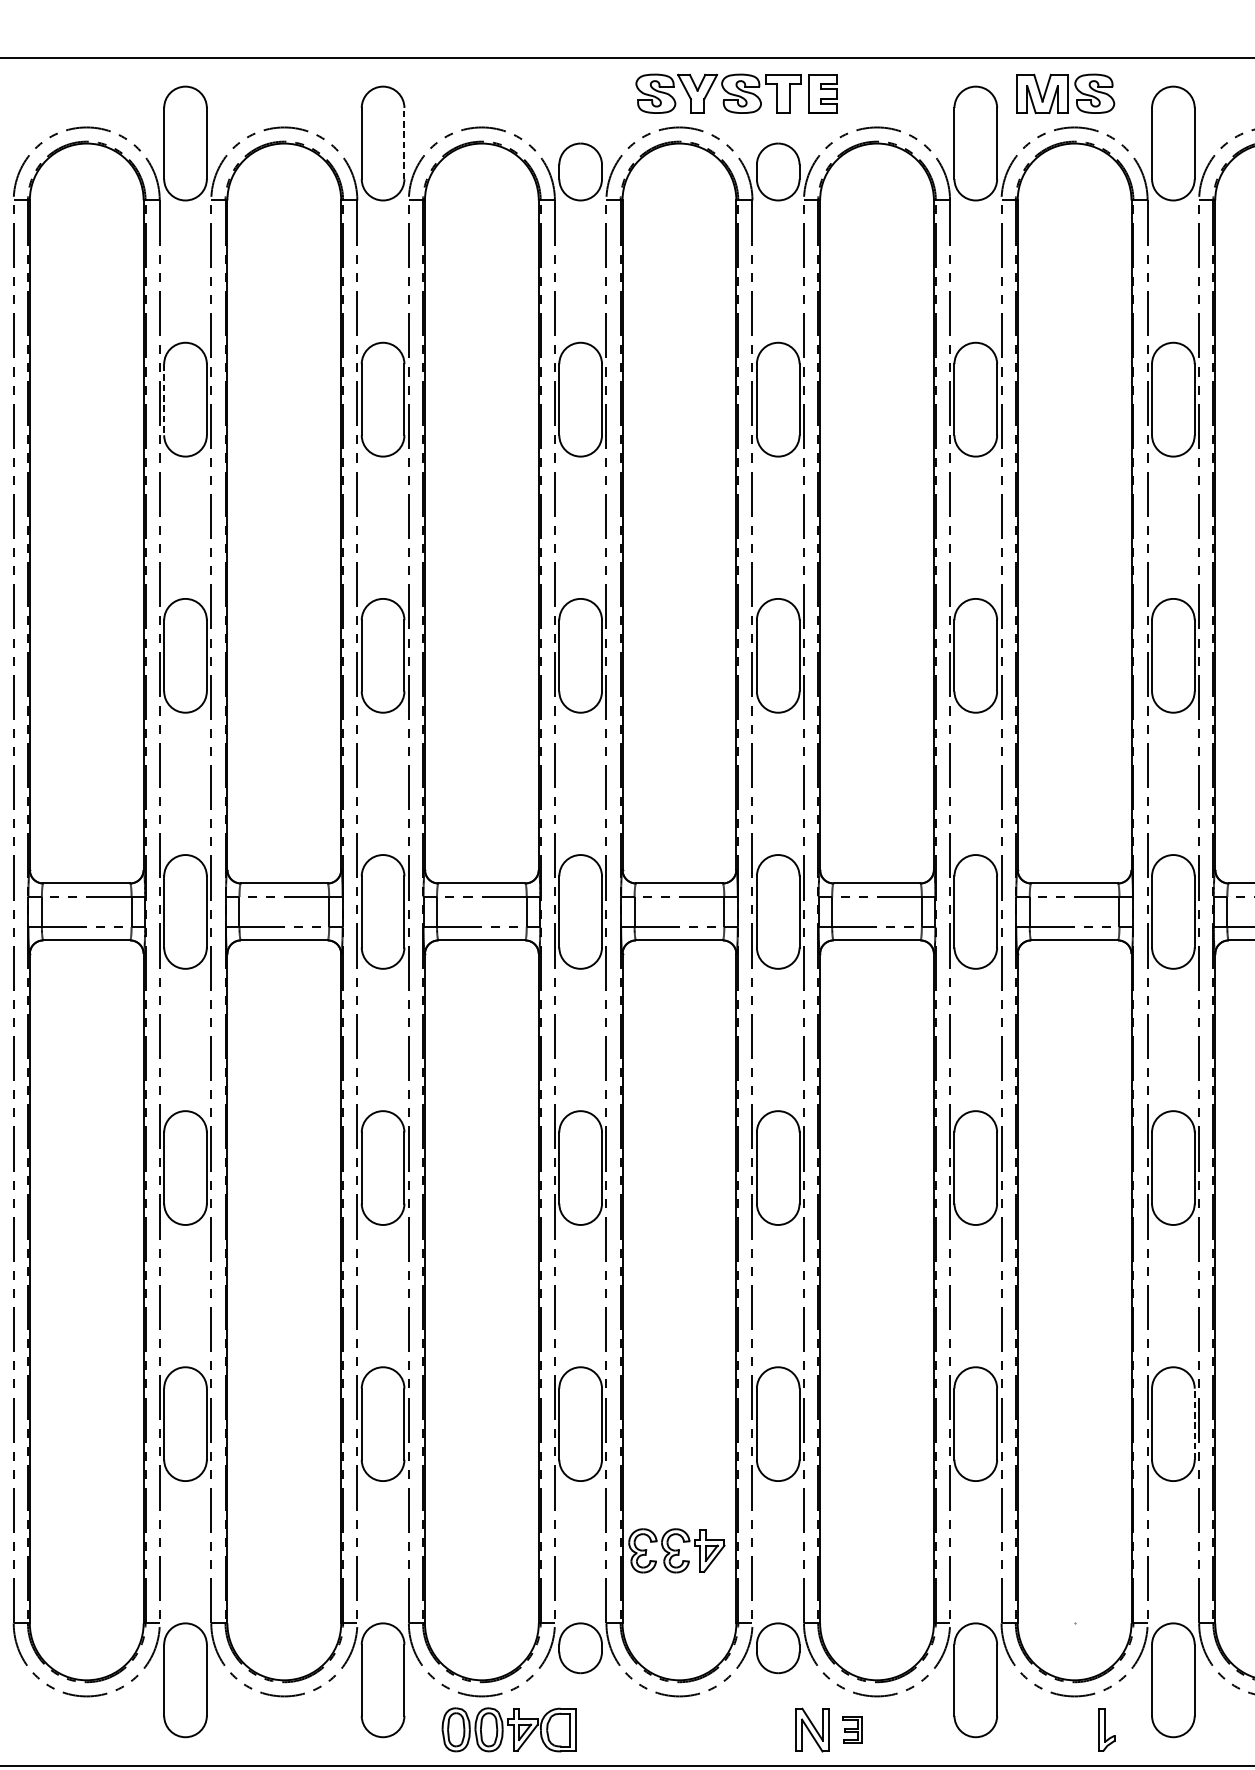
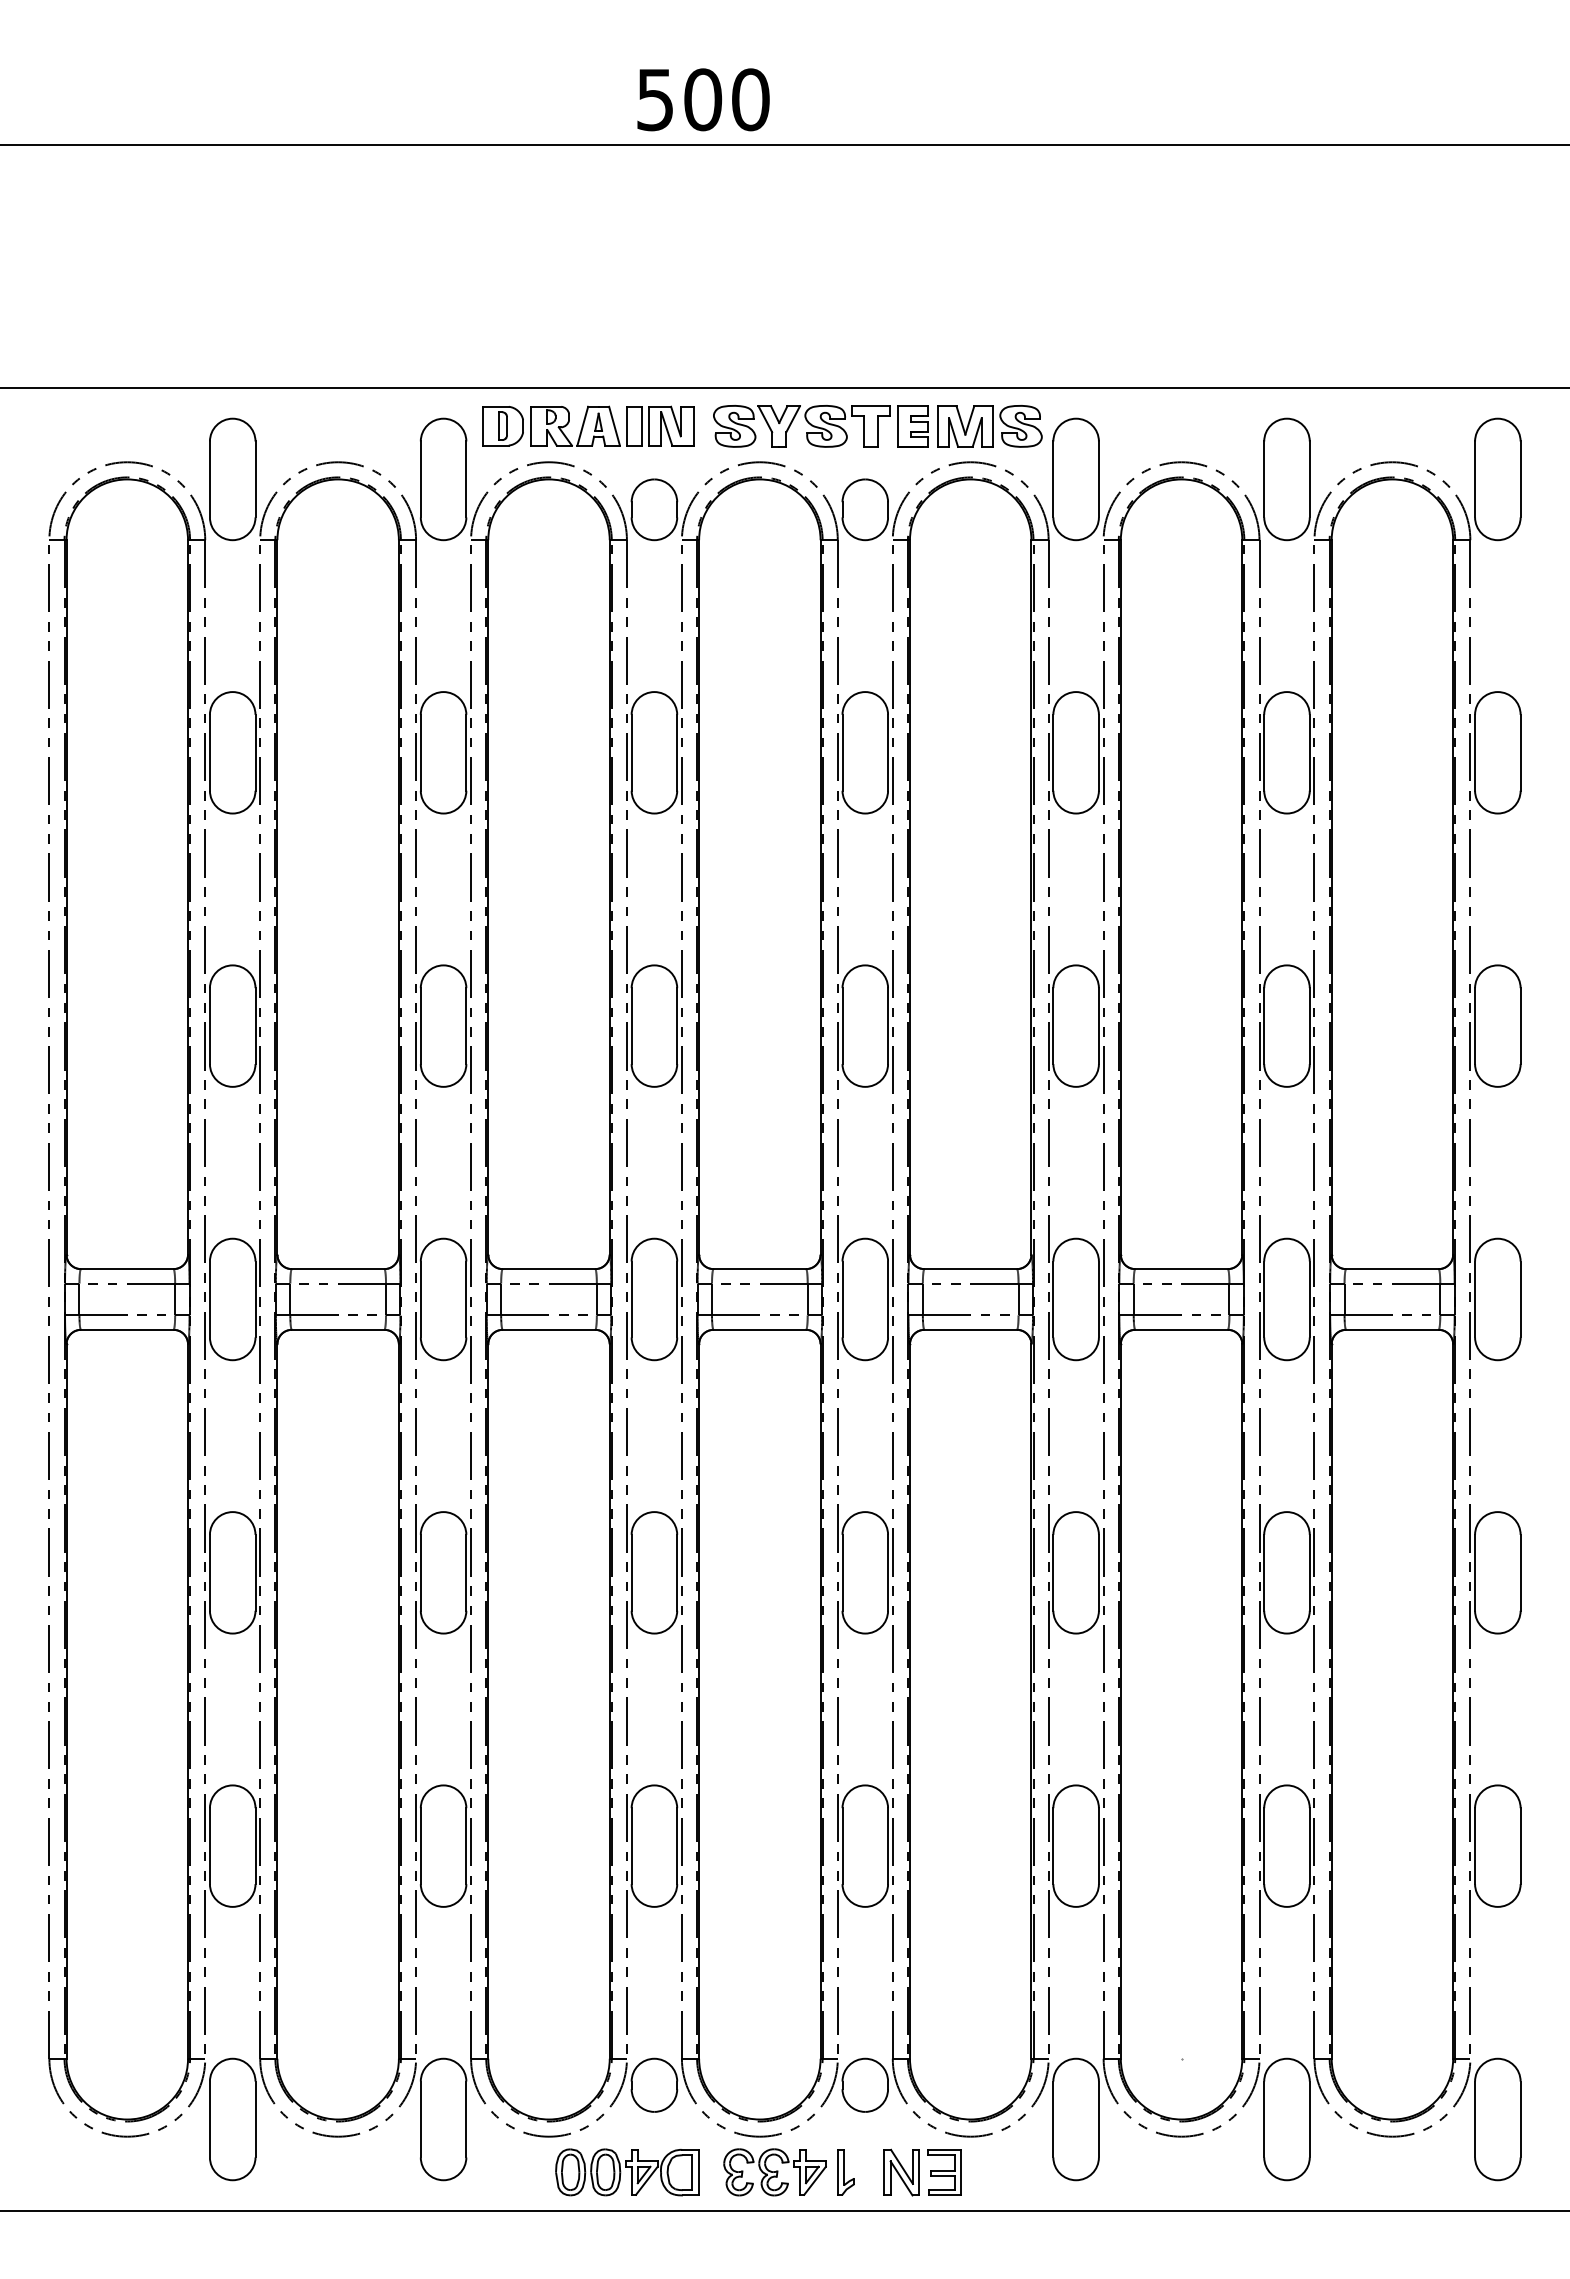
part: (518, 93) -> (588, 425), added
part: (1065, 93) -> (989, 426), moved
line: (404, 143) -> (466, 479), dashed -> solid
line: (163, 399) -> (209, 752), dashed -> solid
line: (1194, 1424) -> (1309, 1846), dashed -> solid
part: (676, 1550) -> (774, 2172), moved
part: (509, 1729) -> (627, 2172), moved
part: (852, 1729) -> (944, 2172), size x1.67
part: (1106, 1729) -> (845, 2172), moved

